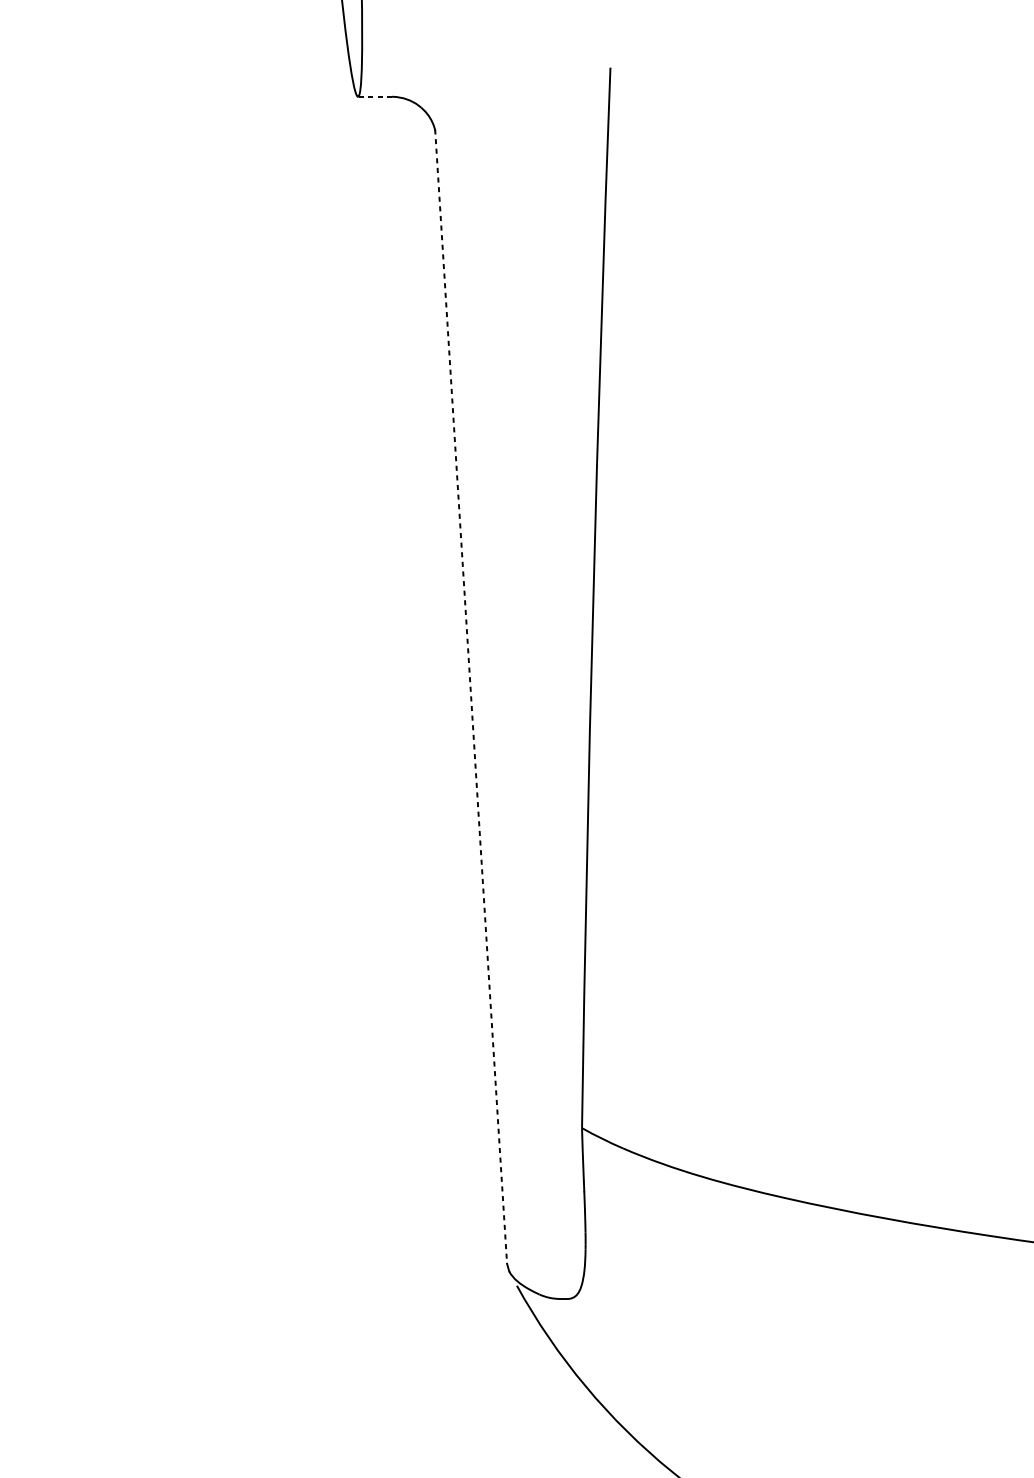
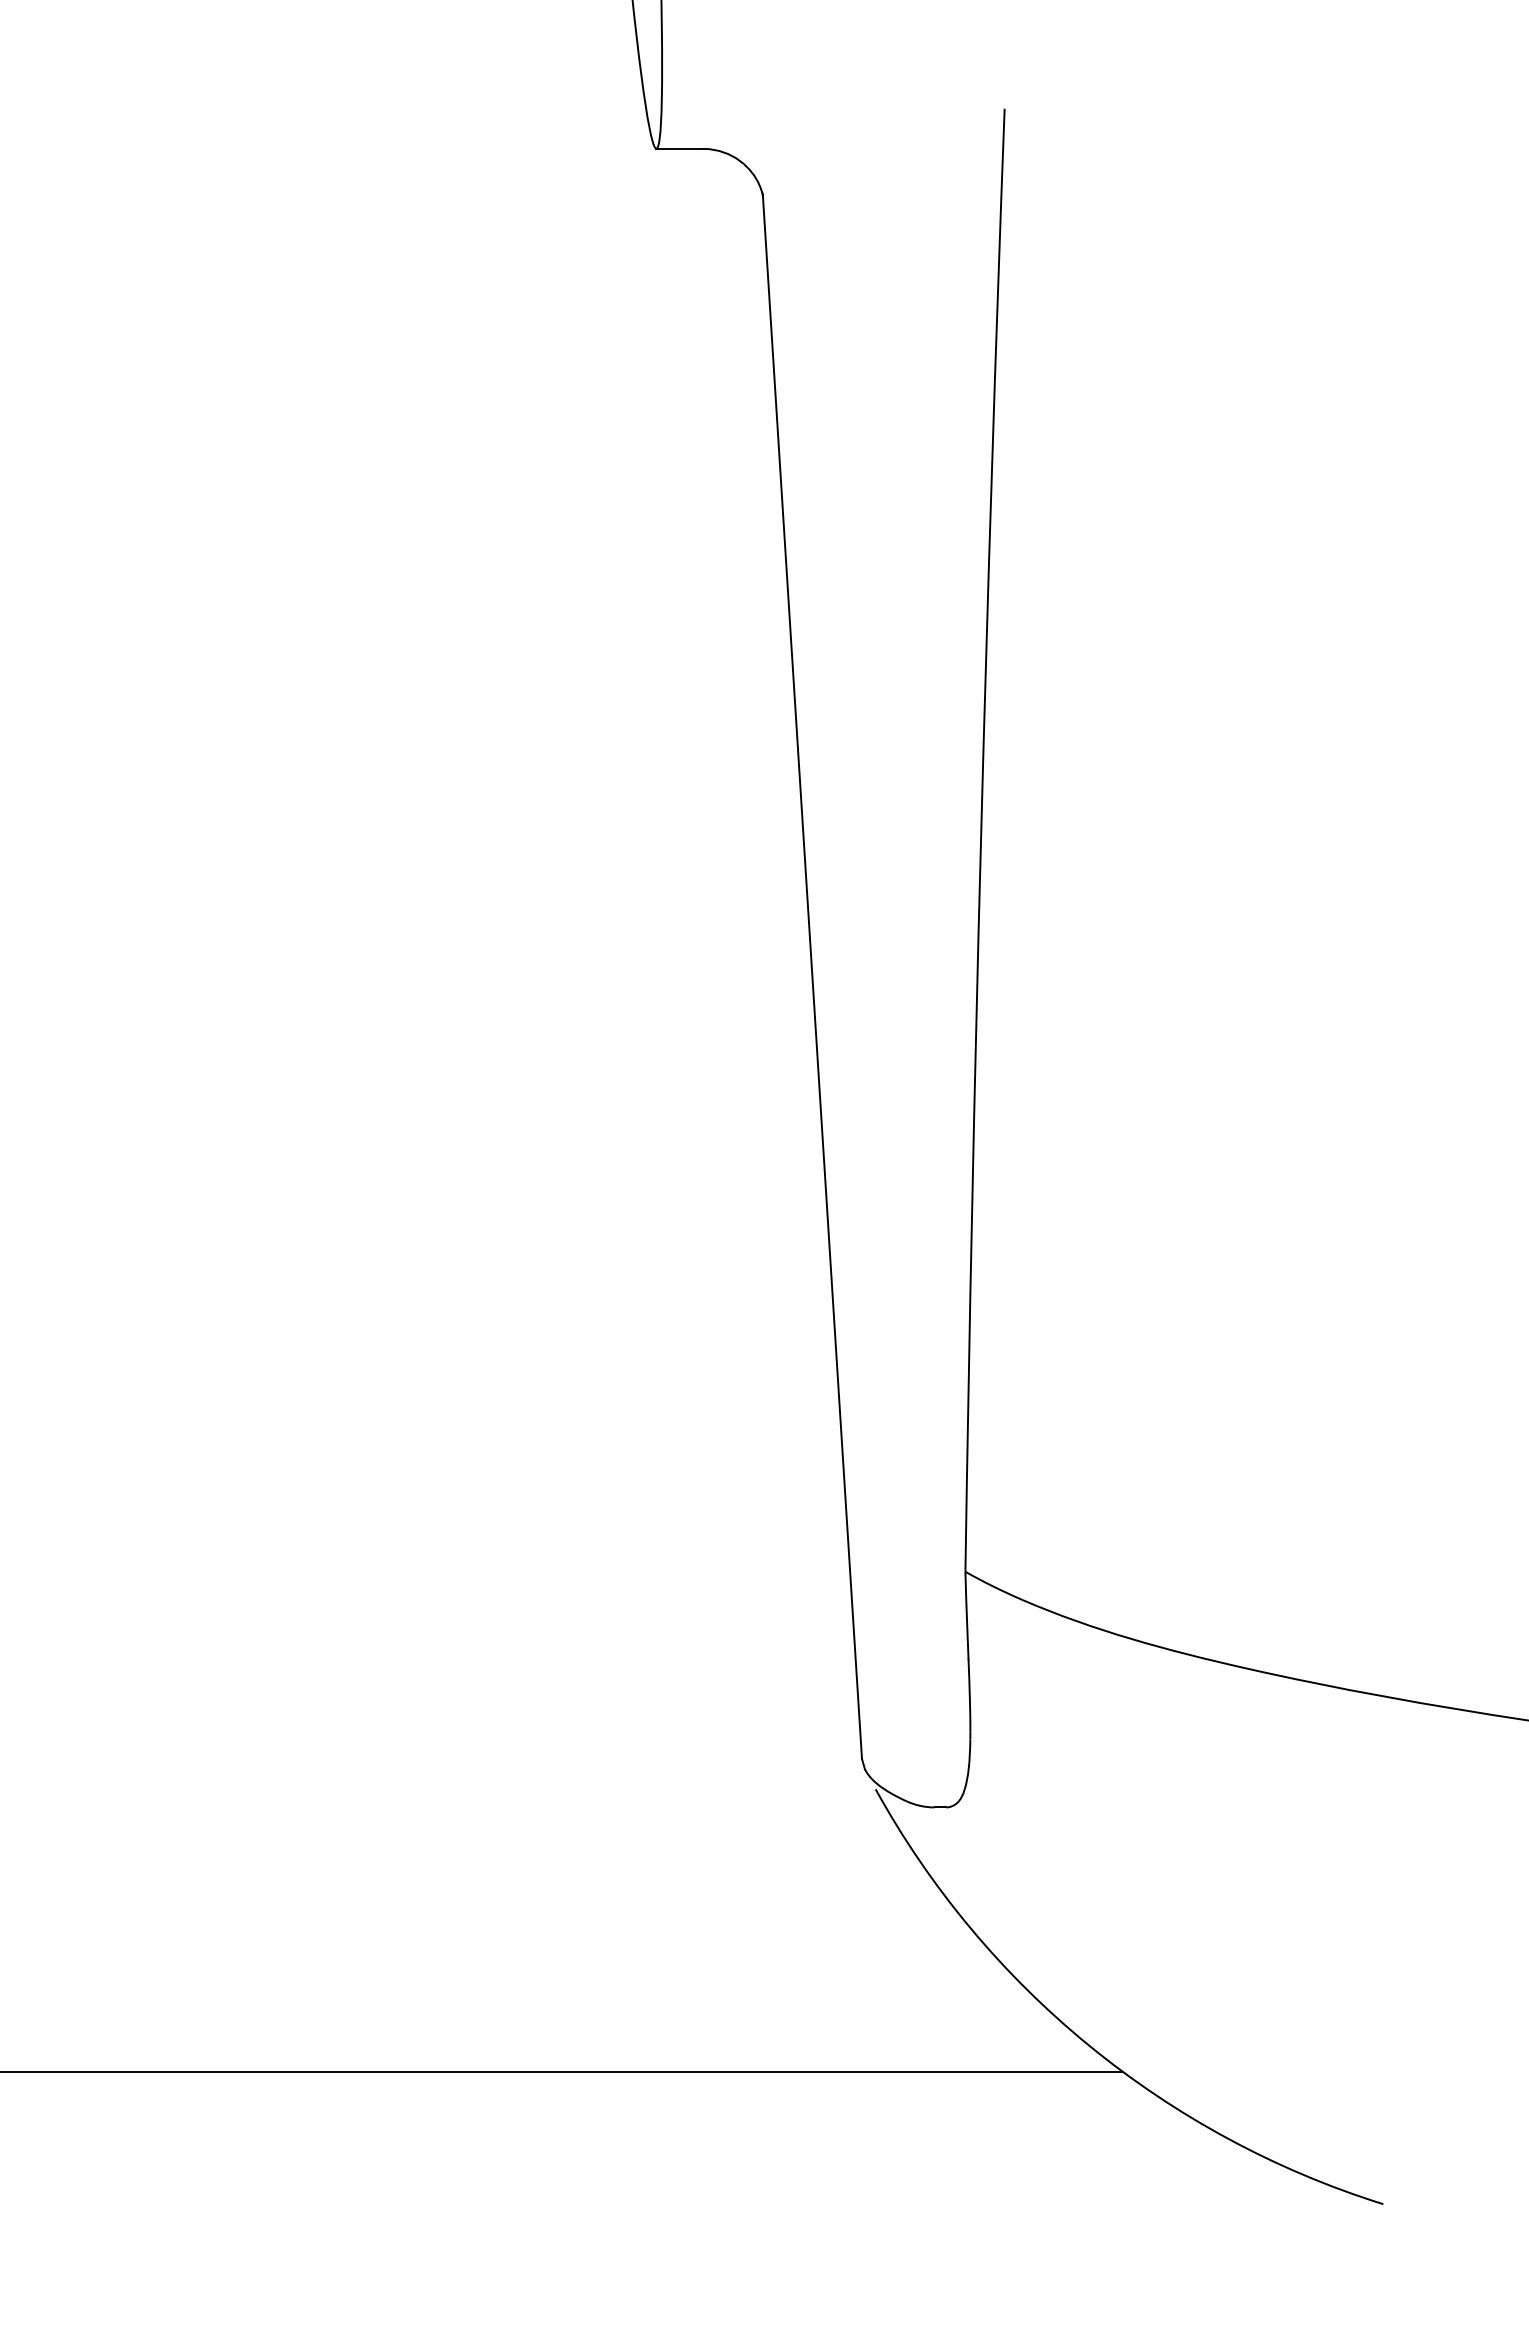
line: (375, 96) -> (680, 148), dashed -> solid
line: (471, 696) -> (812, 976), dashed -> solid

